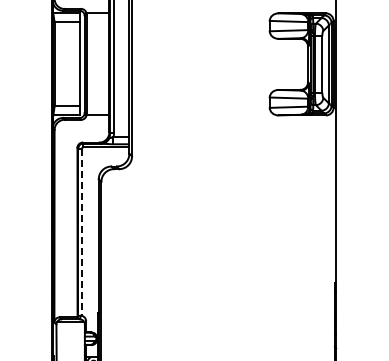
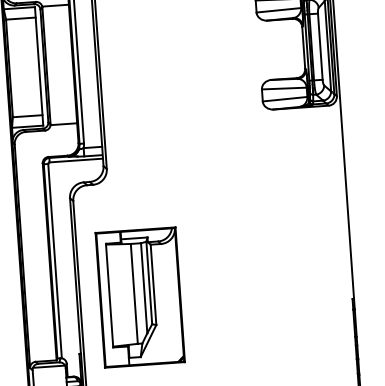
line: (82, 232) -> (55, 261), dashed -> solid
part: (152, 268) -> (139, 297), added

